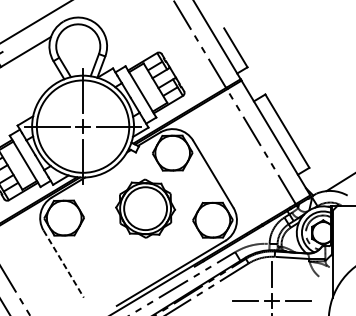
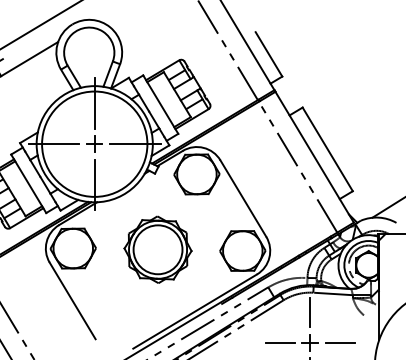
part: (145, 208) -> (157, 249), moved
line: (63, 263) -> (72, 300), dashed -> solid

